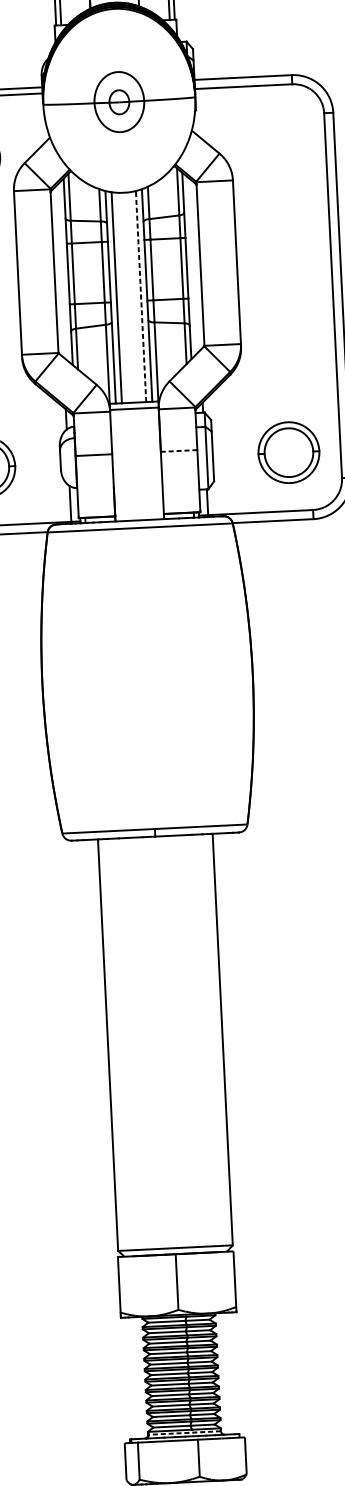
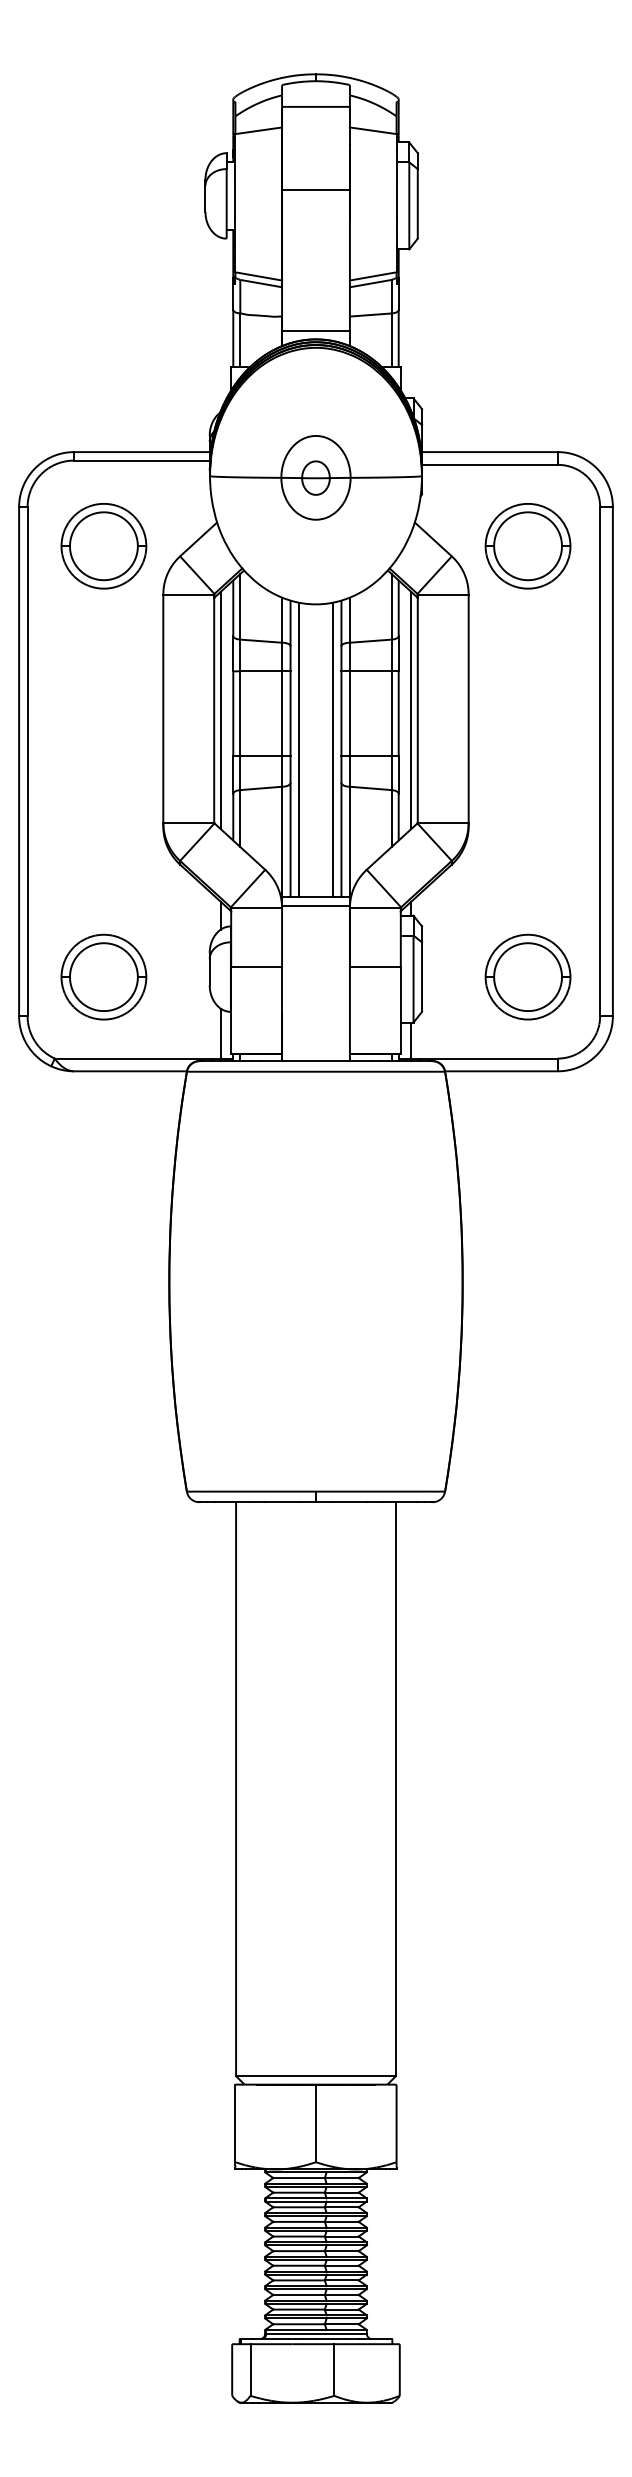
part: (273, 143) -> (527, 546), added
line: (196, 265) -> (411, 710), added
line: (59, 272) -> (220, 710), added
line: (140, 296) -> (332, 749), dashed -> solid
line: (178, 451) -> (374, 967), dashed -> solid
line: (184, 1433) -> (316, 2334), dashed -> solid

